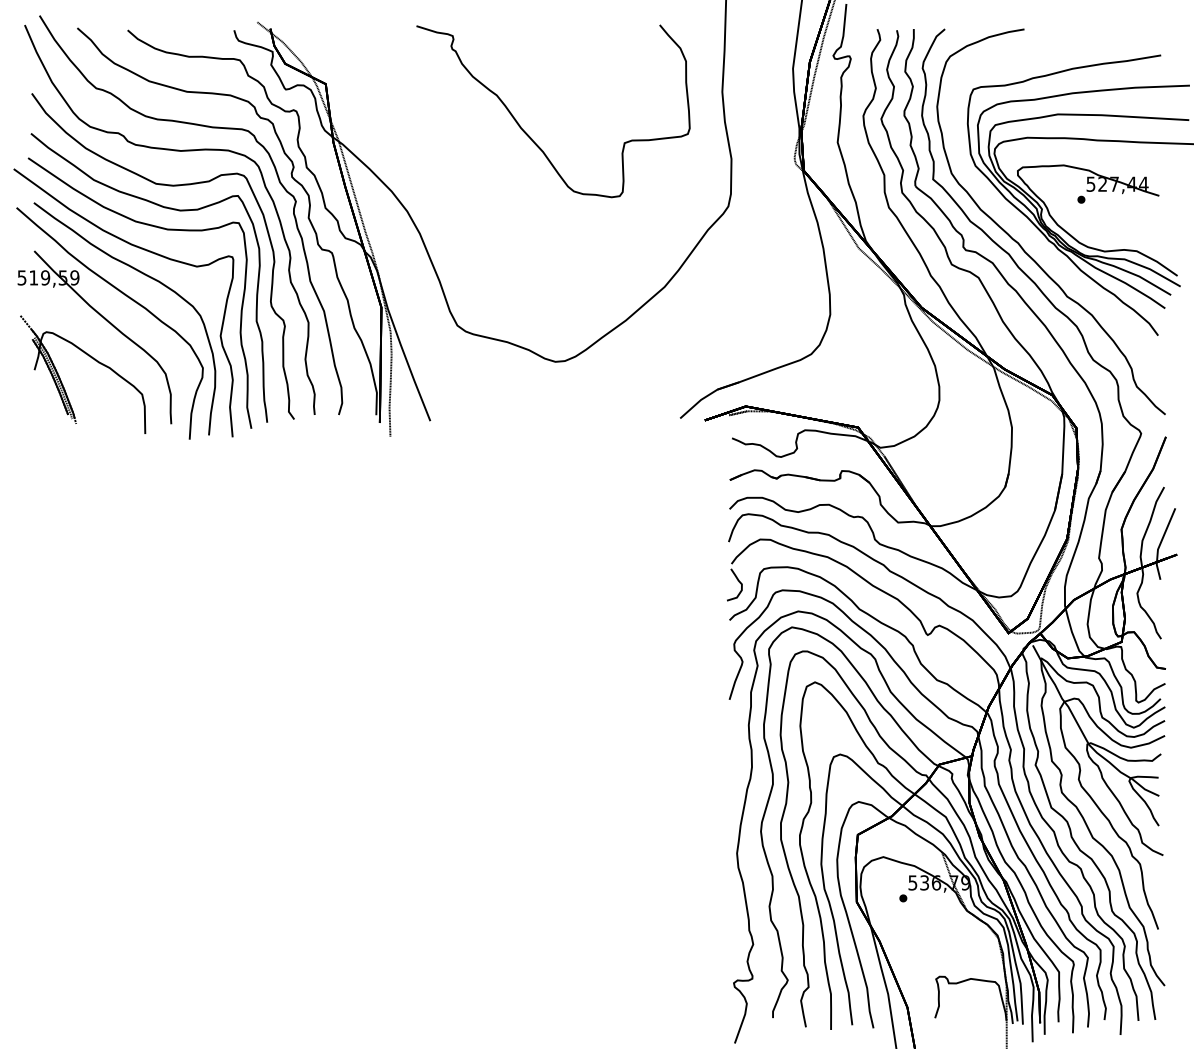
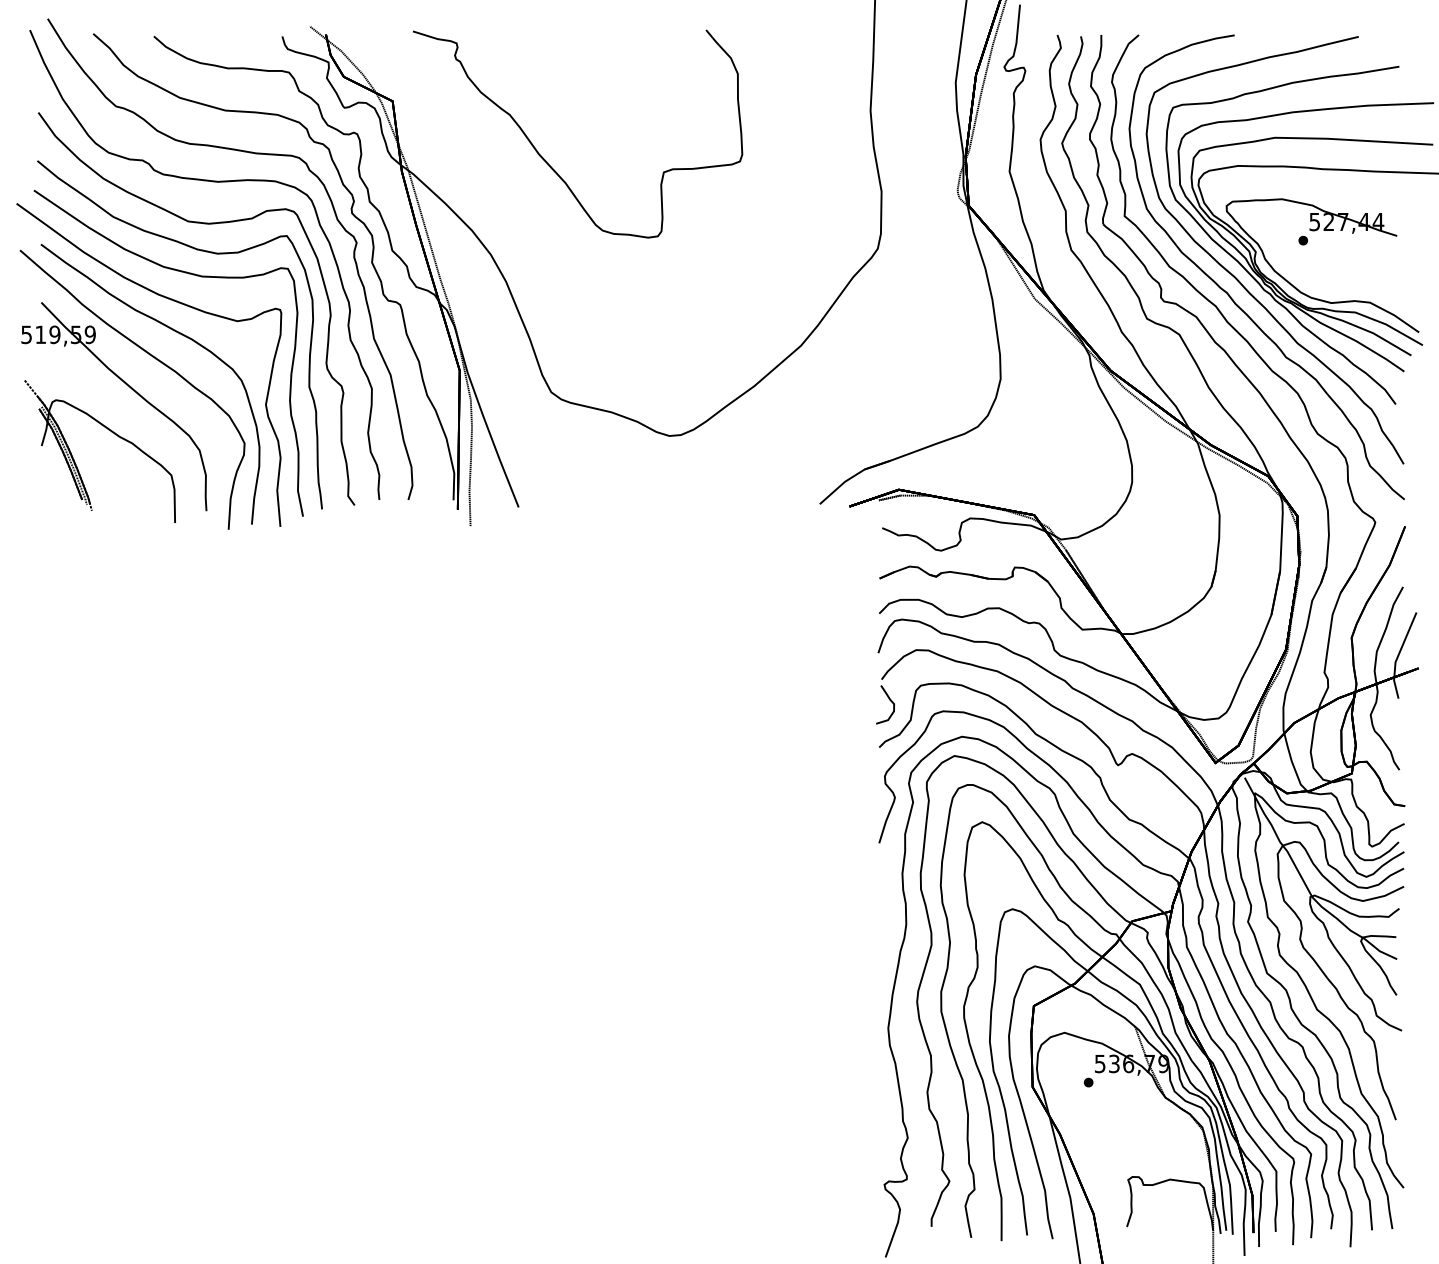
curve: (527, 133) -> (546, 160), moved
curve: (1030, 234) -> (1241, 282), added

